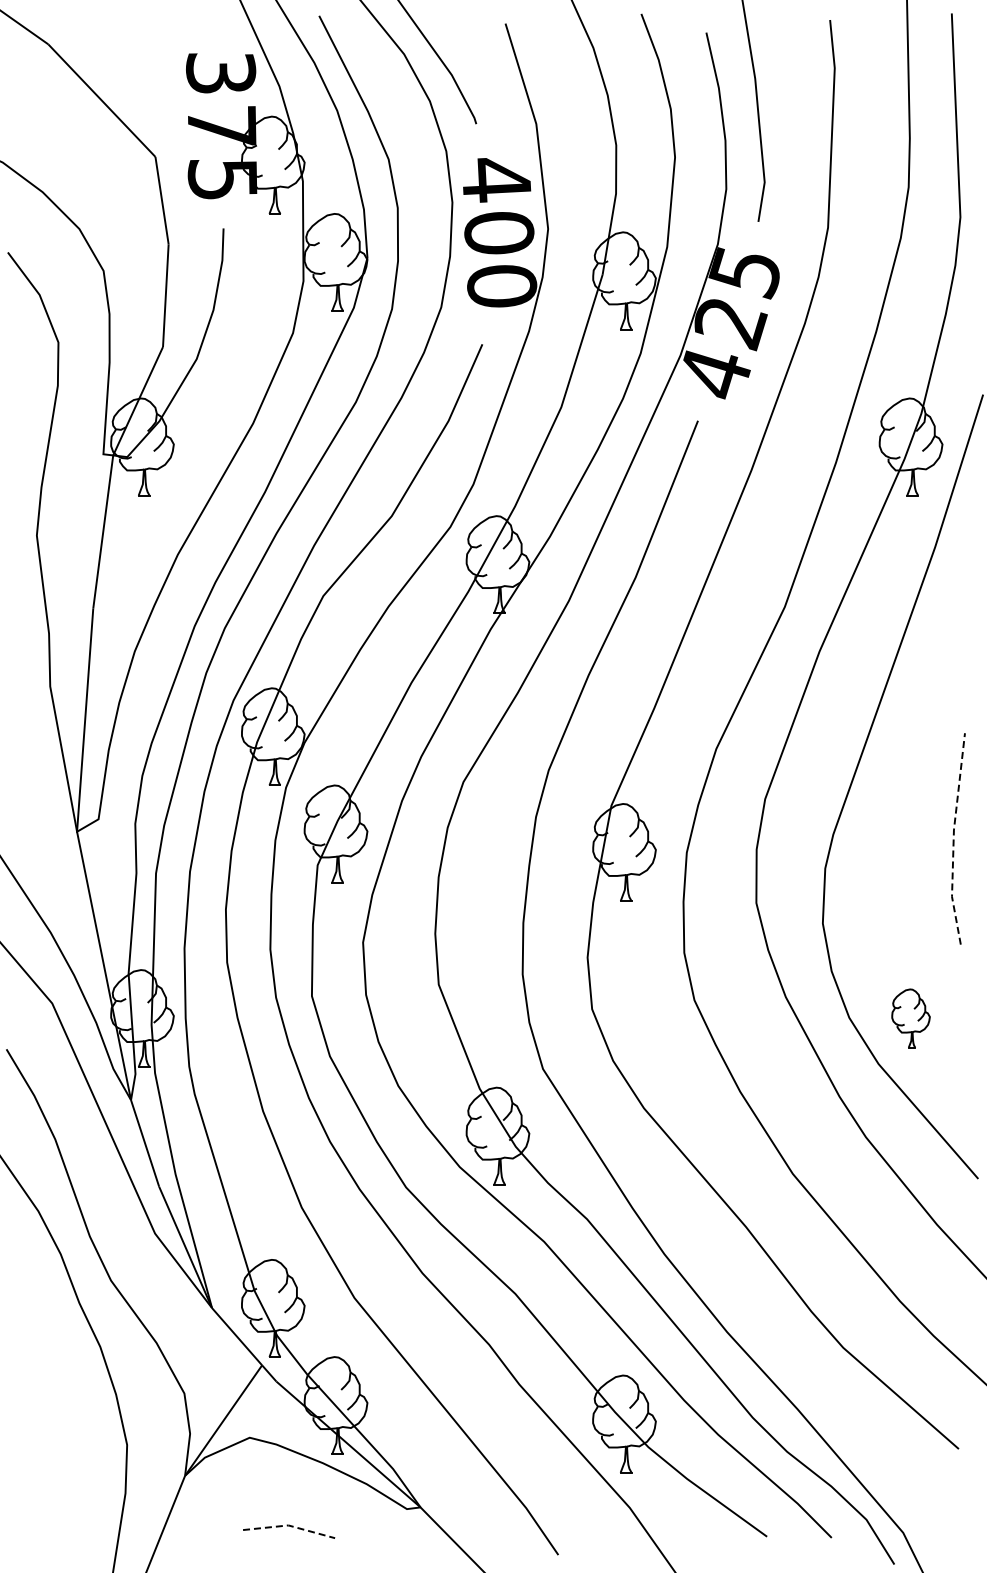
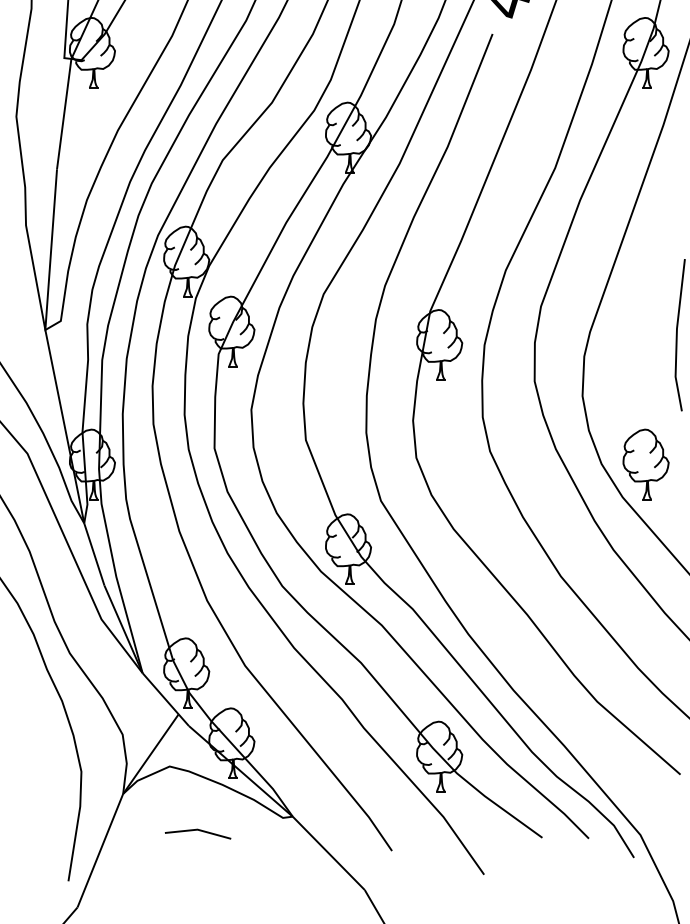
line: (953, 839) -> (676, 335), dashed -> solid
part: (910, 1018) -> (645, 464), size x1.67
line: (289, 1525) -> (198, 829), dashed -> solid

